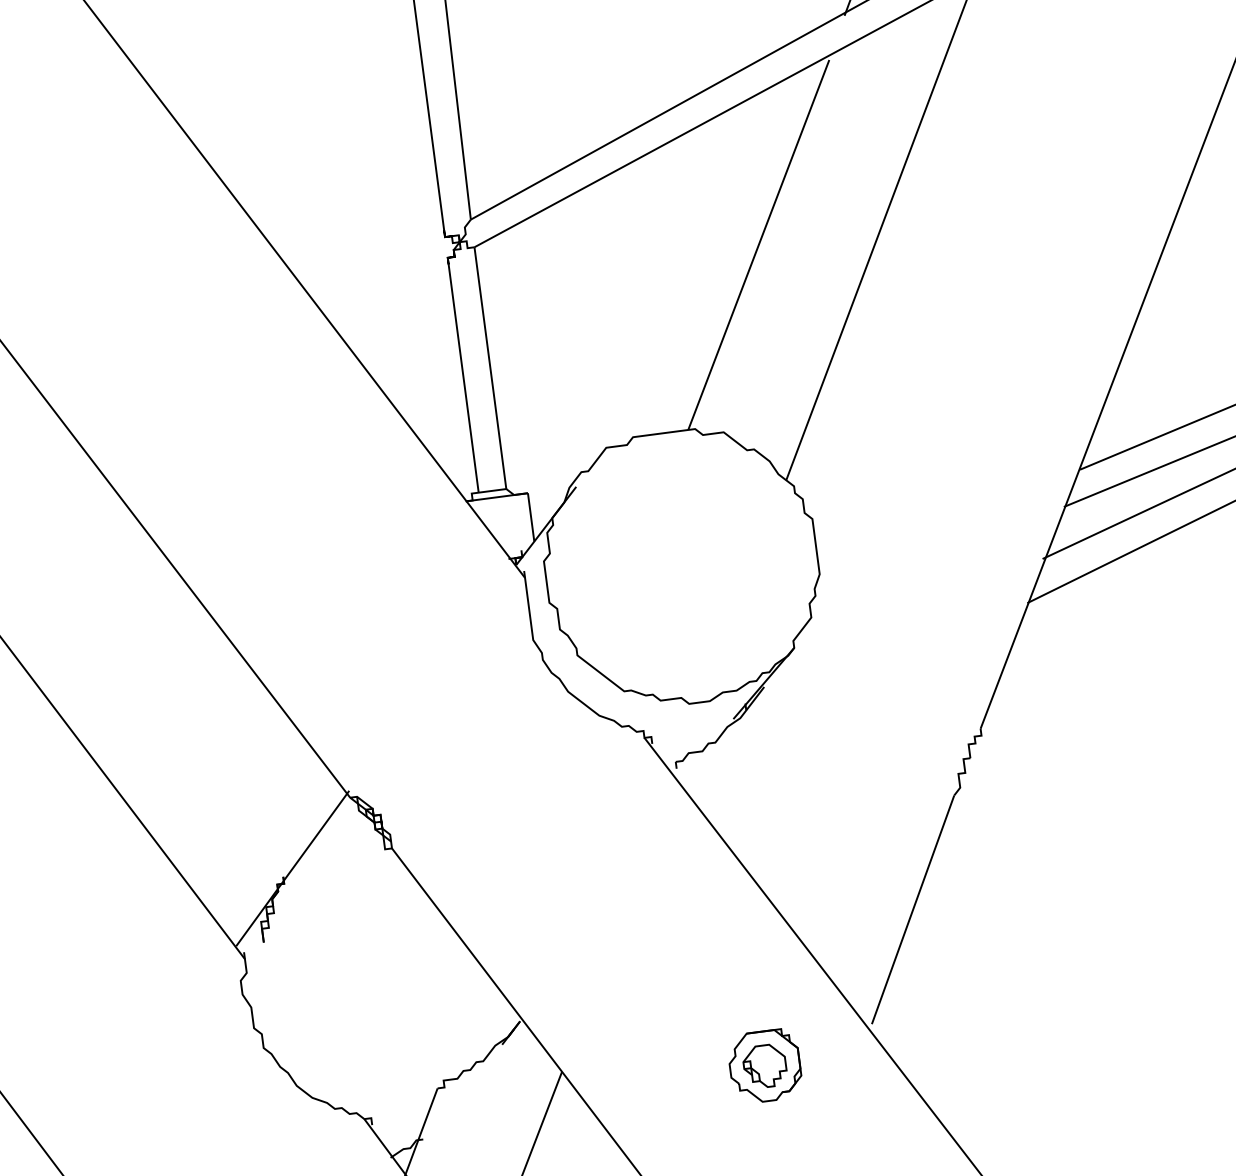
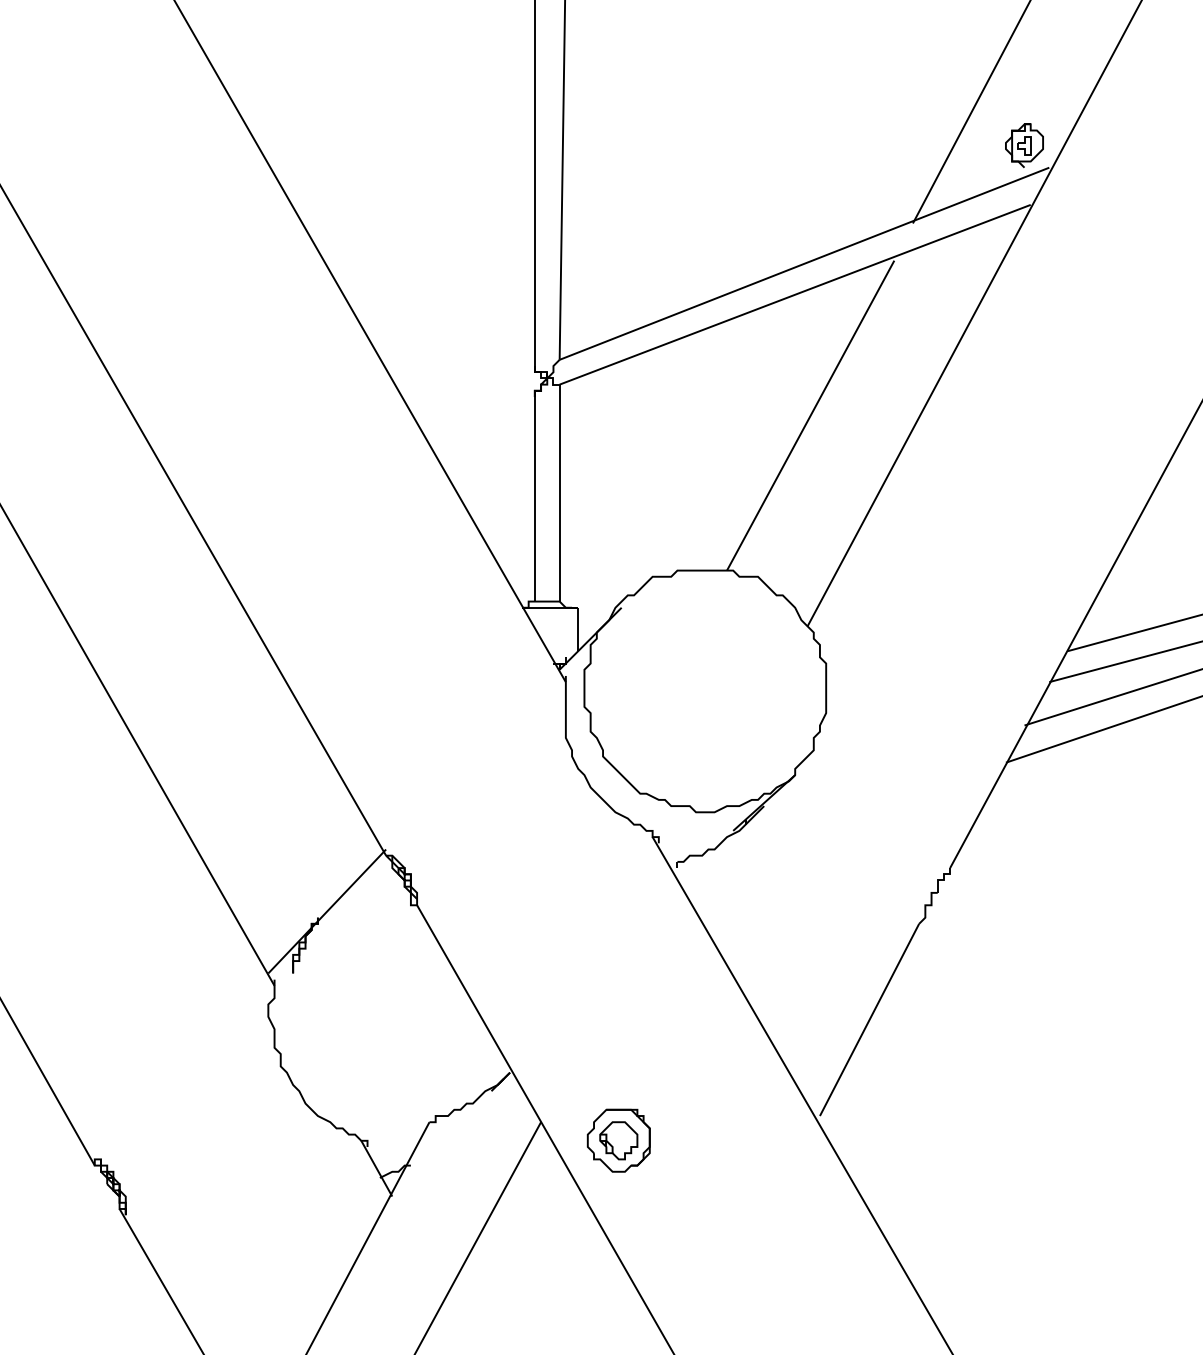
part: (764, 1066) -> (618, 1140), moved

